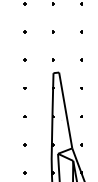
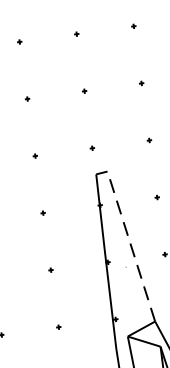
line: (65, 109) -> (130, 244), solid -> dashed

